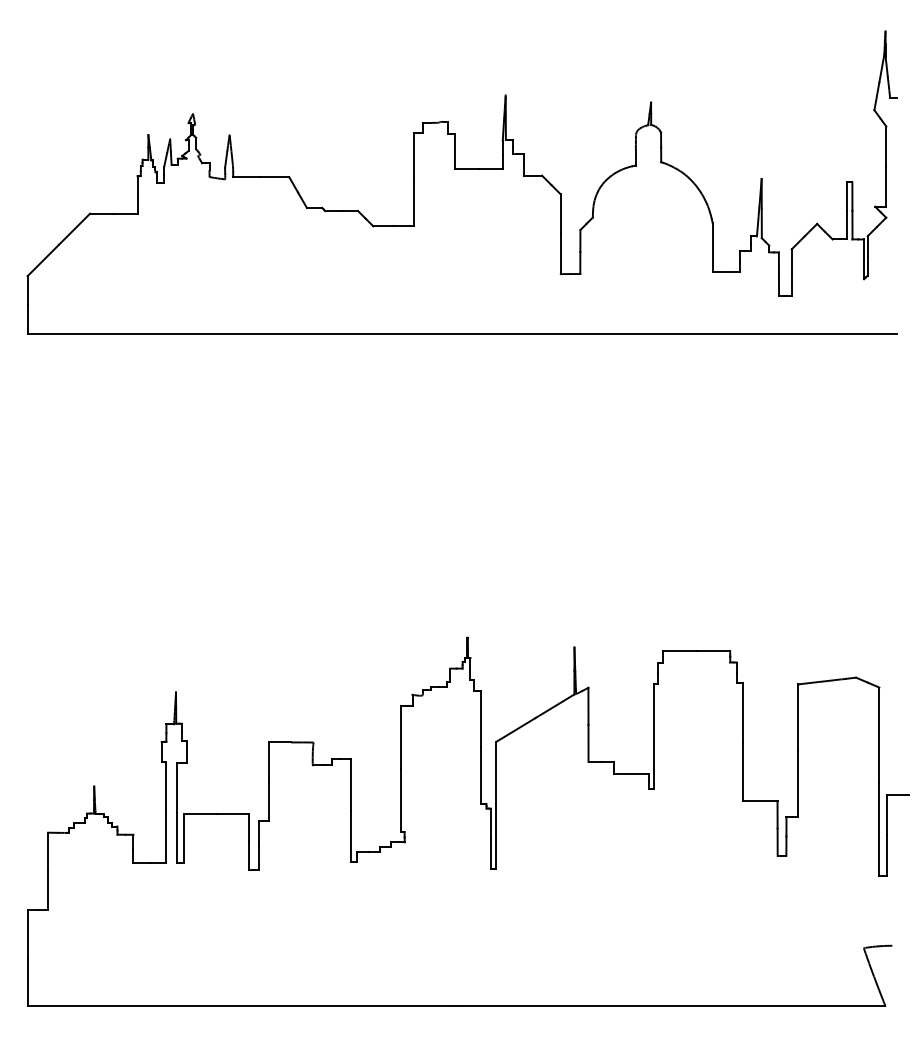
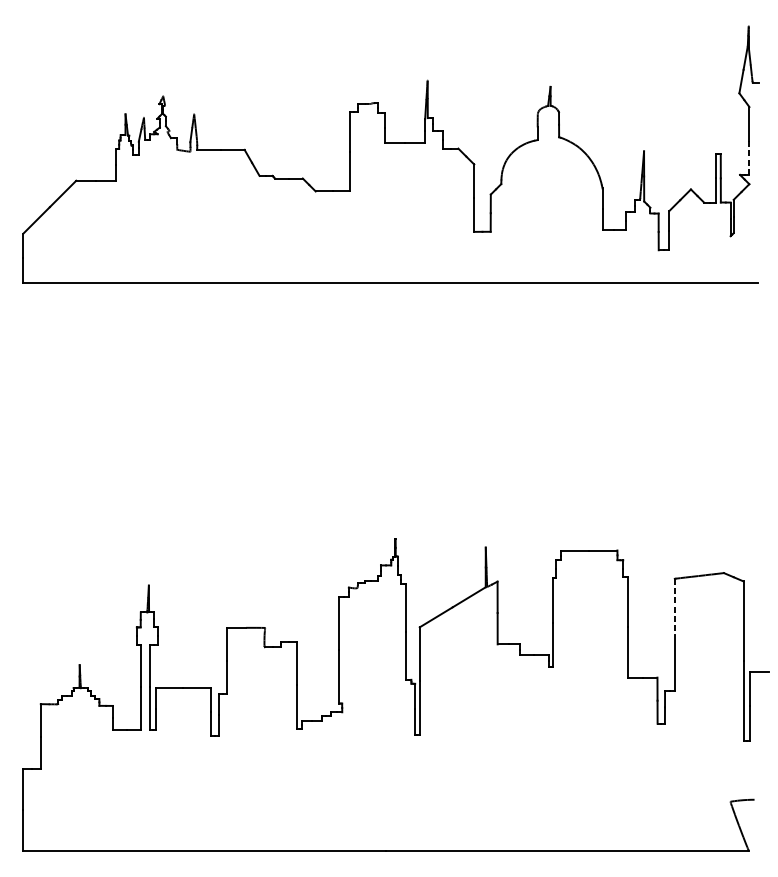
line: (886, 187) -> (749, 158), solid -> dashed
line: (798, 718) -> (675, 607), solid -> dashed

